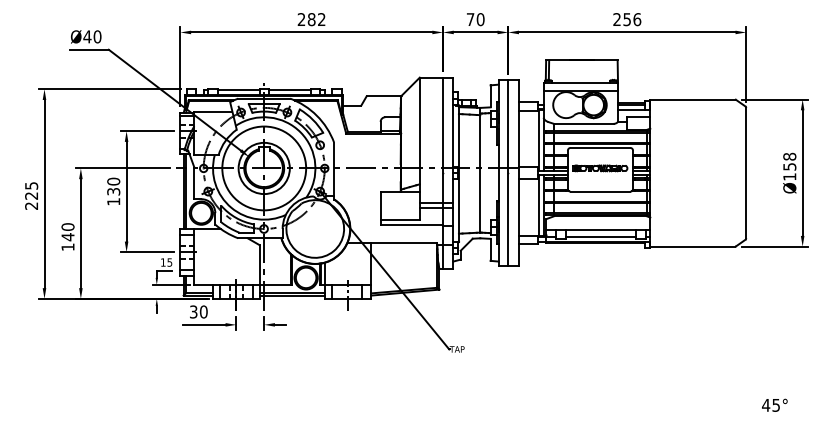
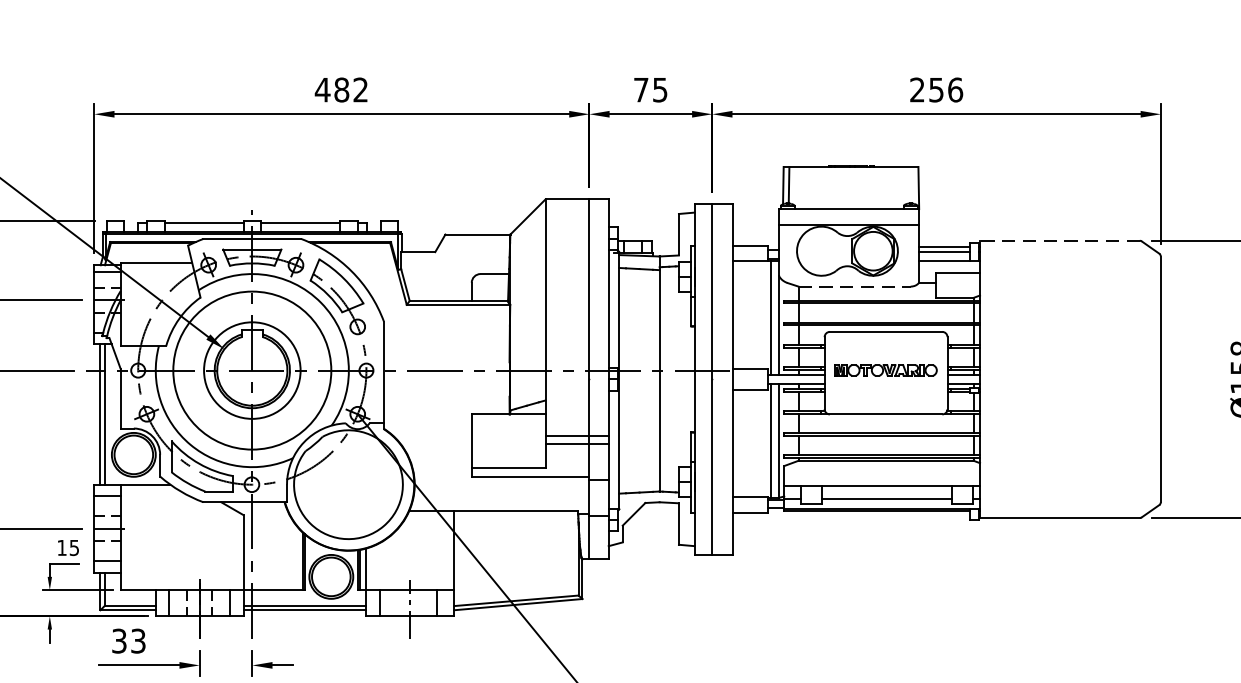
text: (301, 19) -> (322, 89), 282 -> 482
text: (480, 19) -> (659, 89), 70 -> 75
line: (692, 99) -> (1059, 240), solid -> dashed
line: (583, 123) -> (854, 285), solid -> dashed
text: (203, 311) -> (137, 640), 30 -> 33

